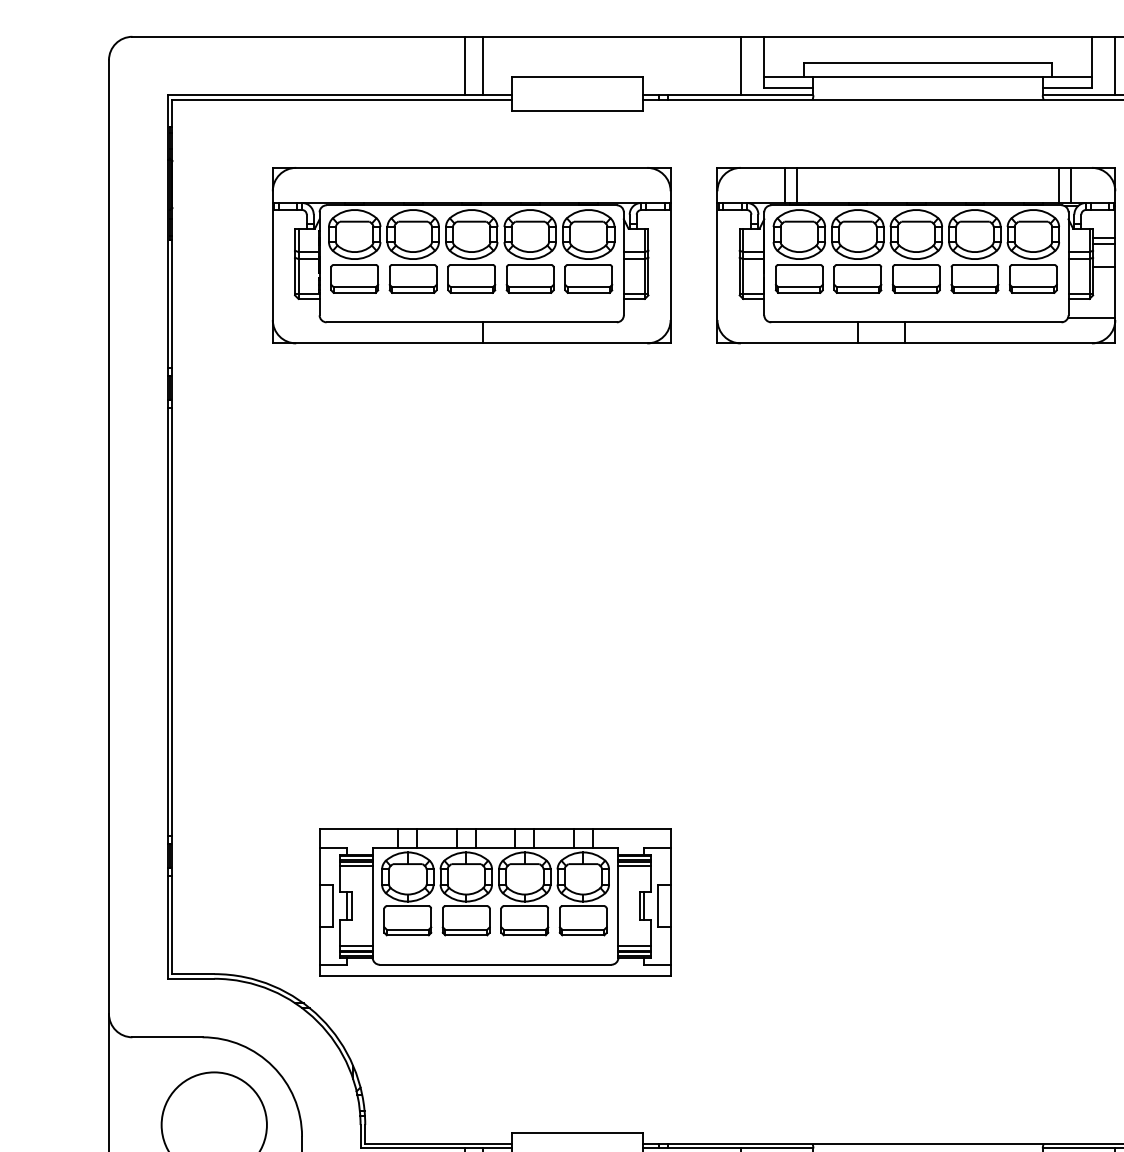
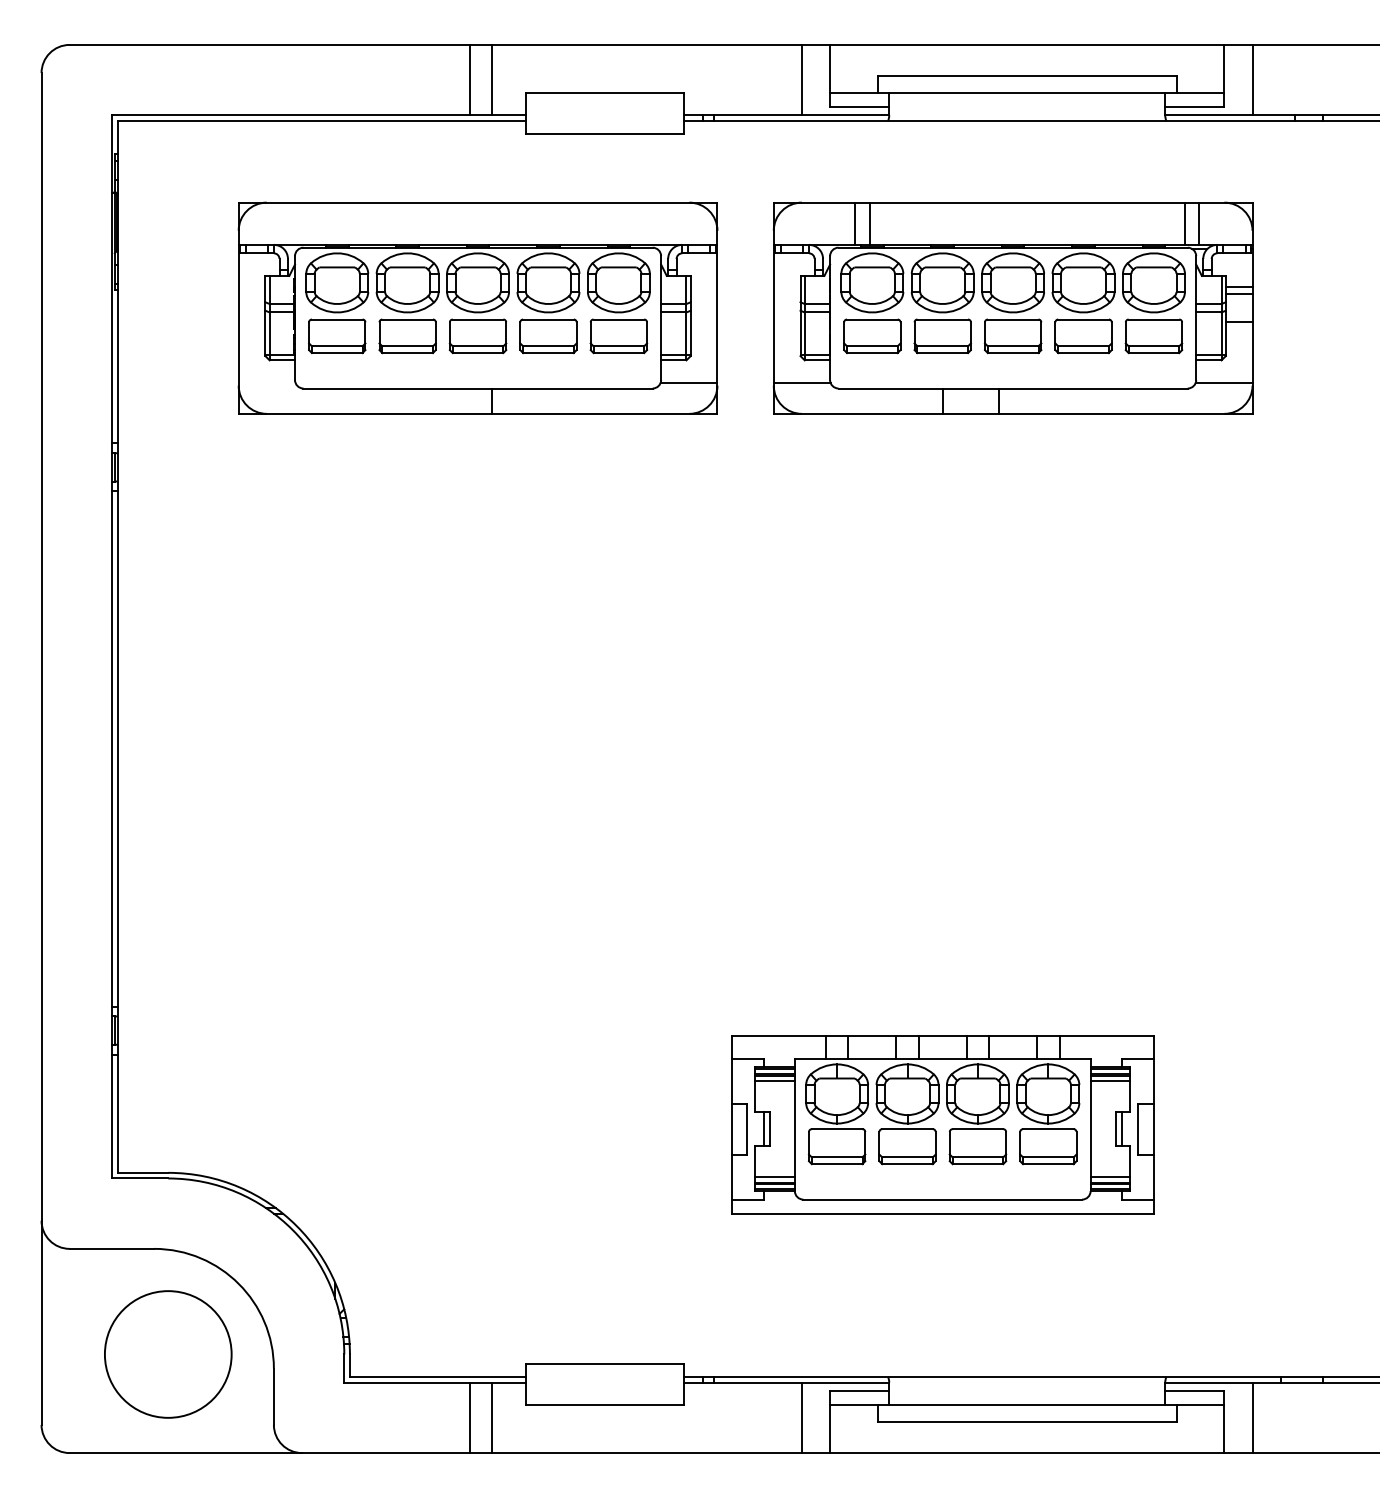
line: (646, 317) -> (688, 382), added
line: (740, 317) -> (801, 382), added
part: (495, 902) -> (942, 1124), moved

